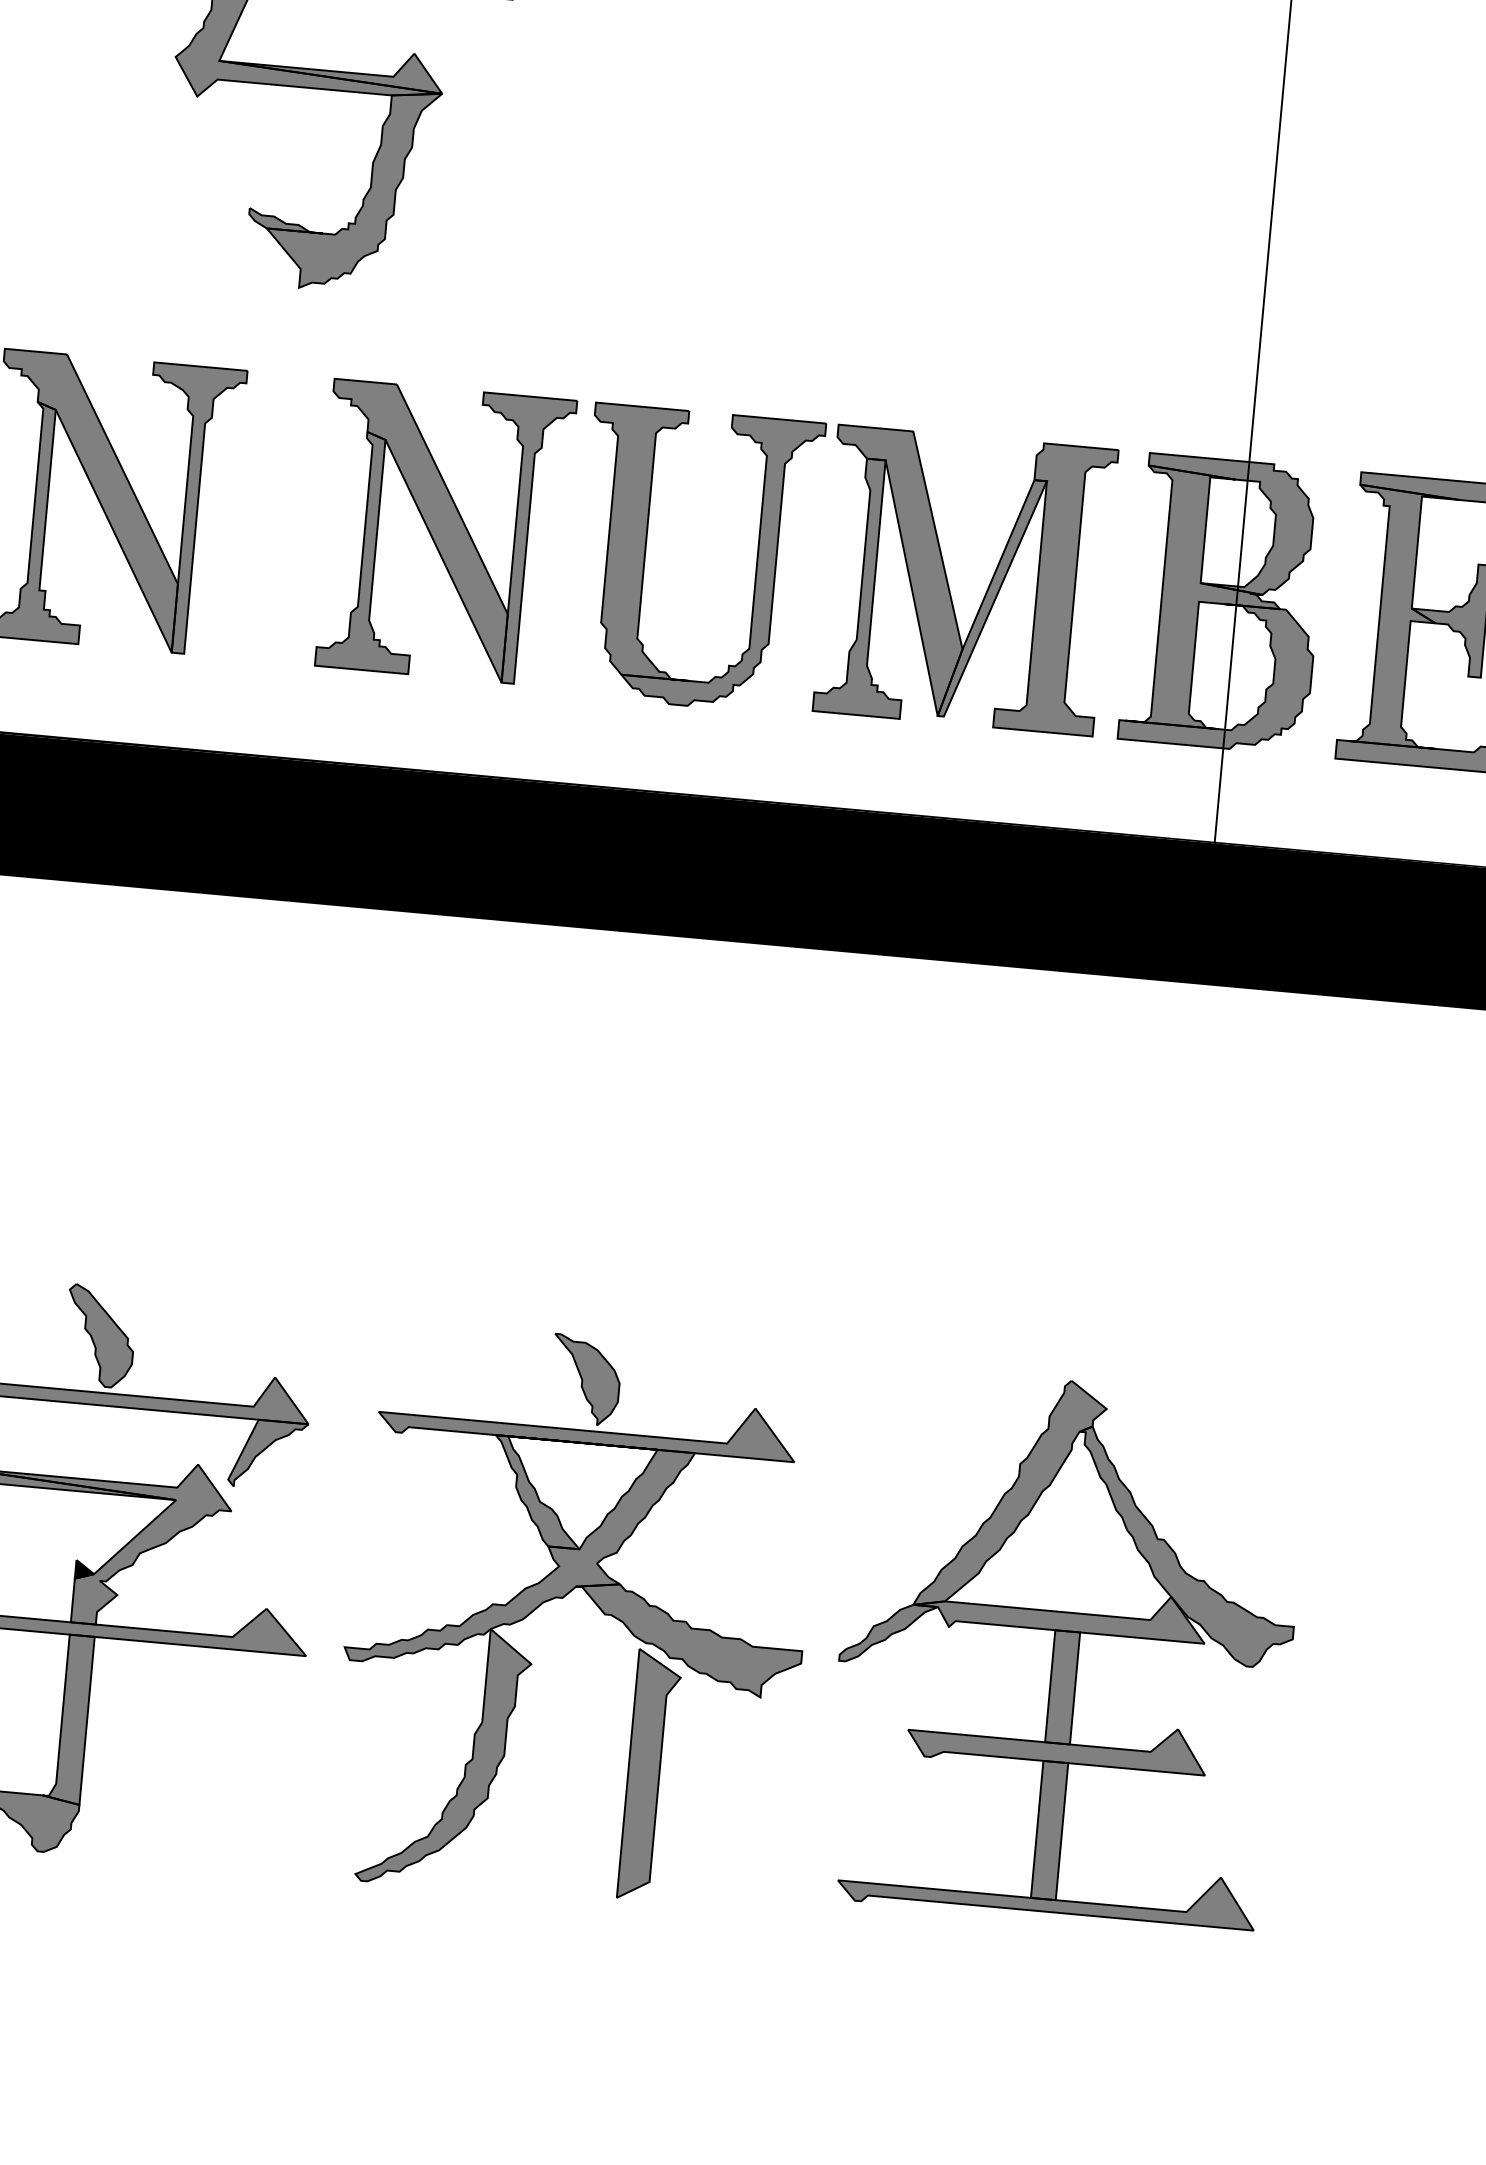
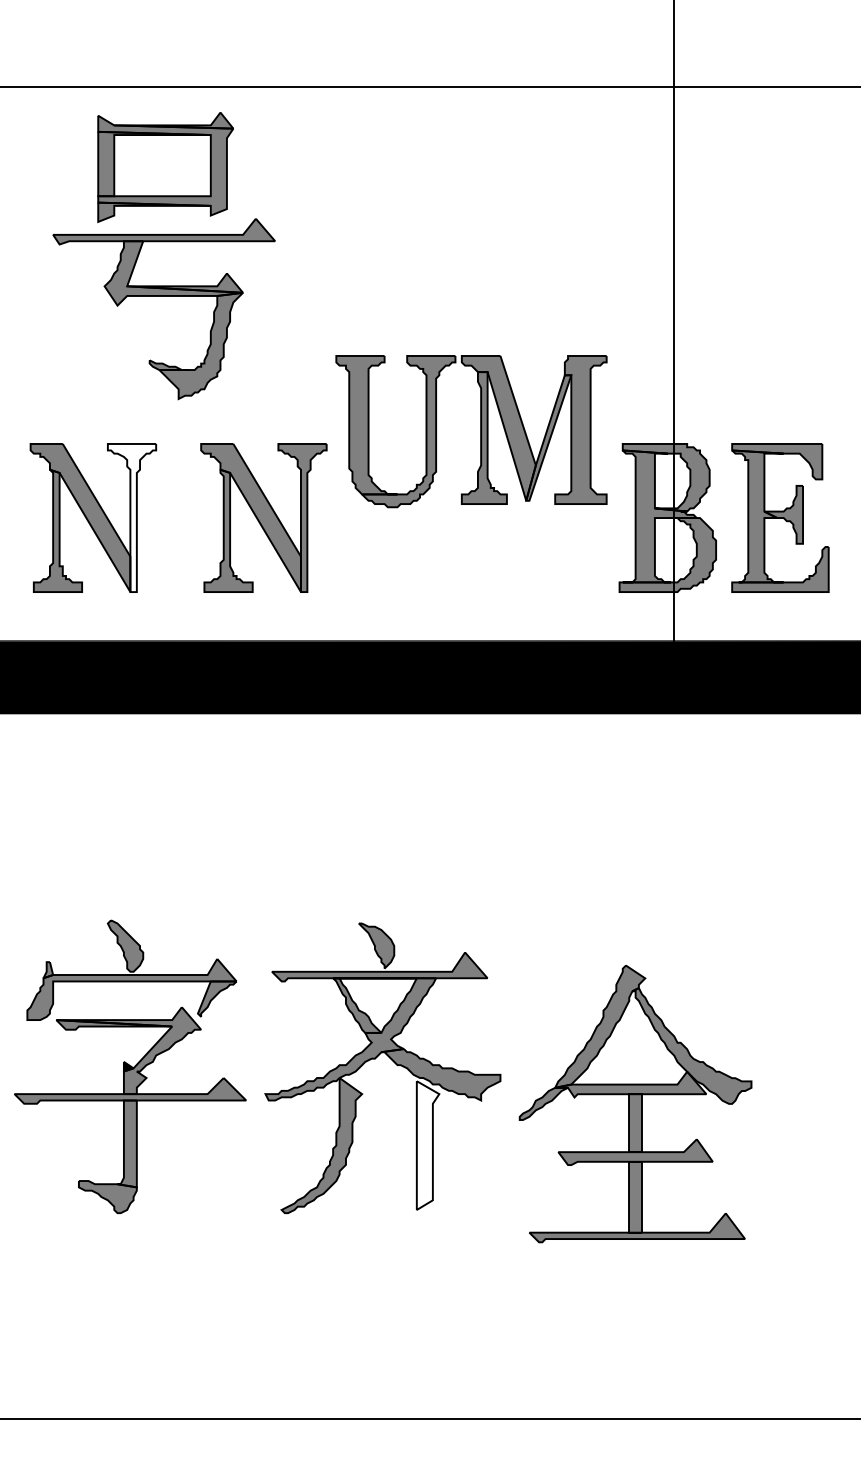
fill: (186, 508) -> (131, 517), removed
part: (861, 573) -> (480, 431), moved
part: (1065, 1651) -> (635, 1104), moved
fill: (648, 1775) -> (427, 1145), removed

